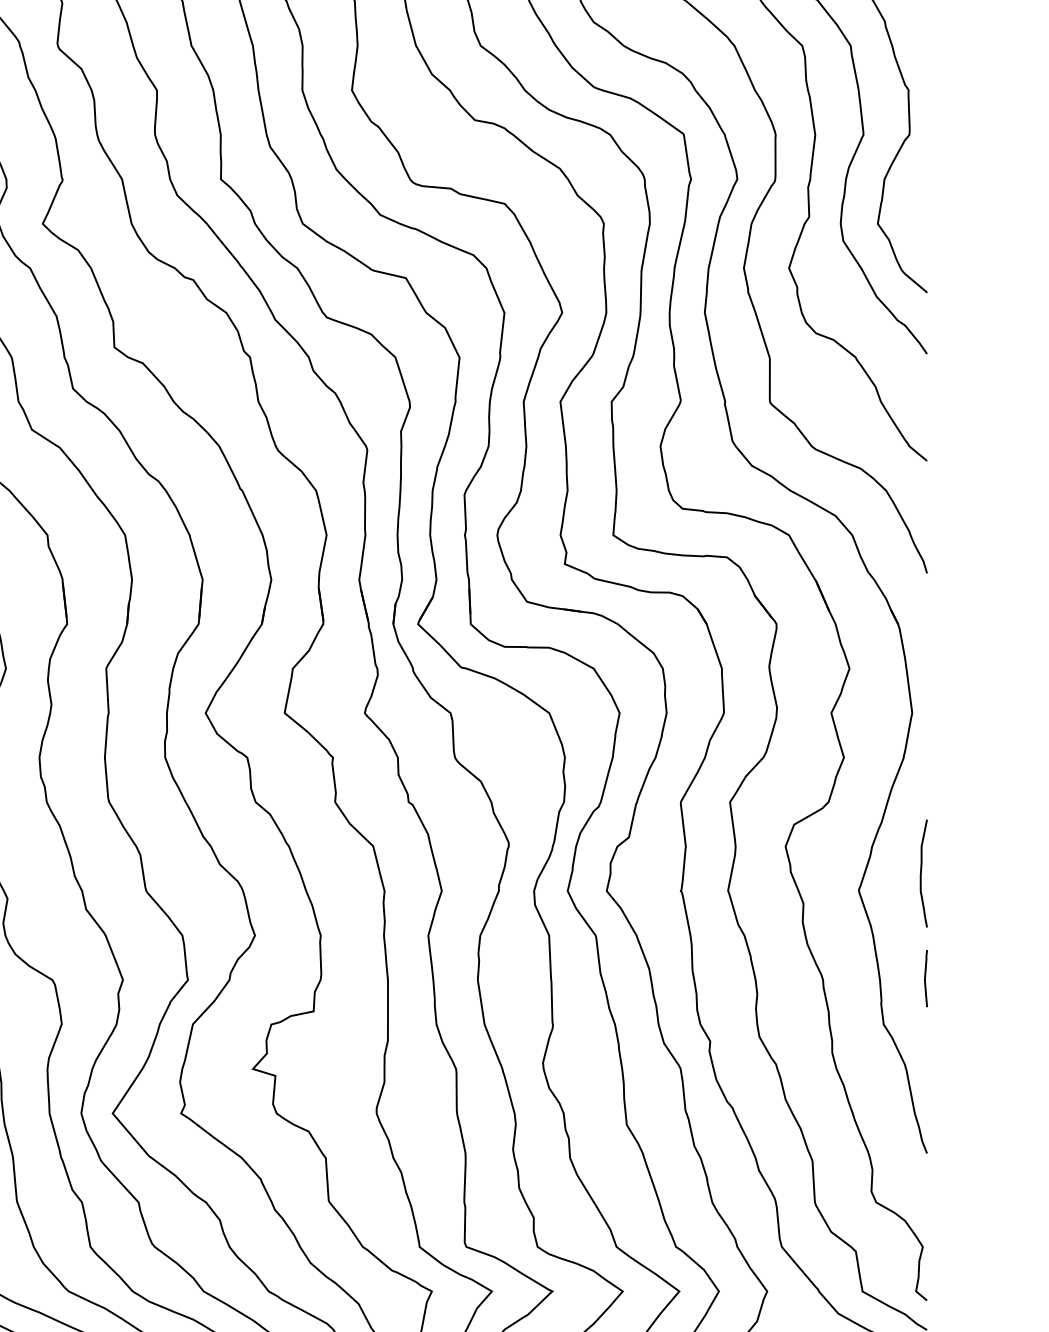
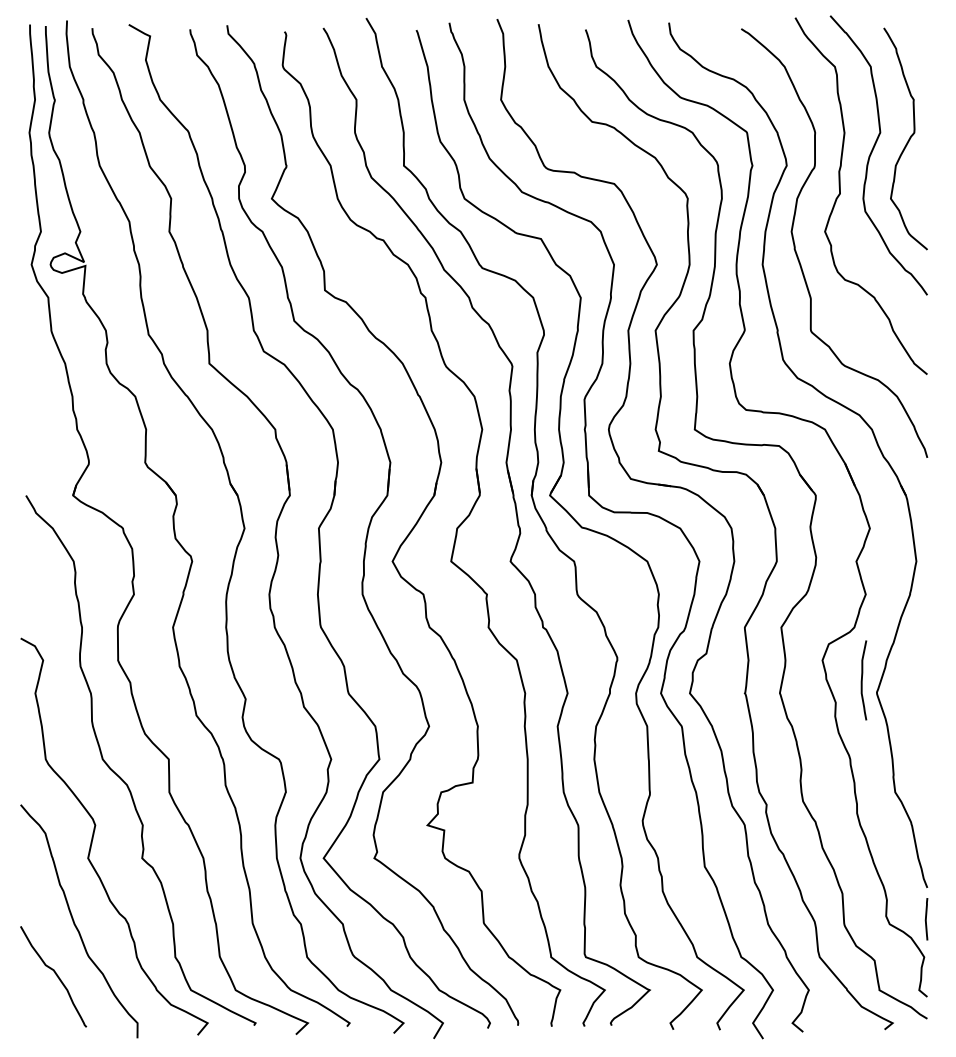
curve: (921, 873) -> (862, 680), moved
curve: (925, 978) -> (926, 919), moved

